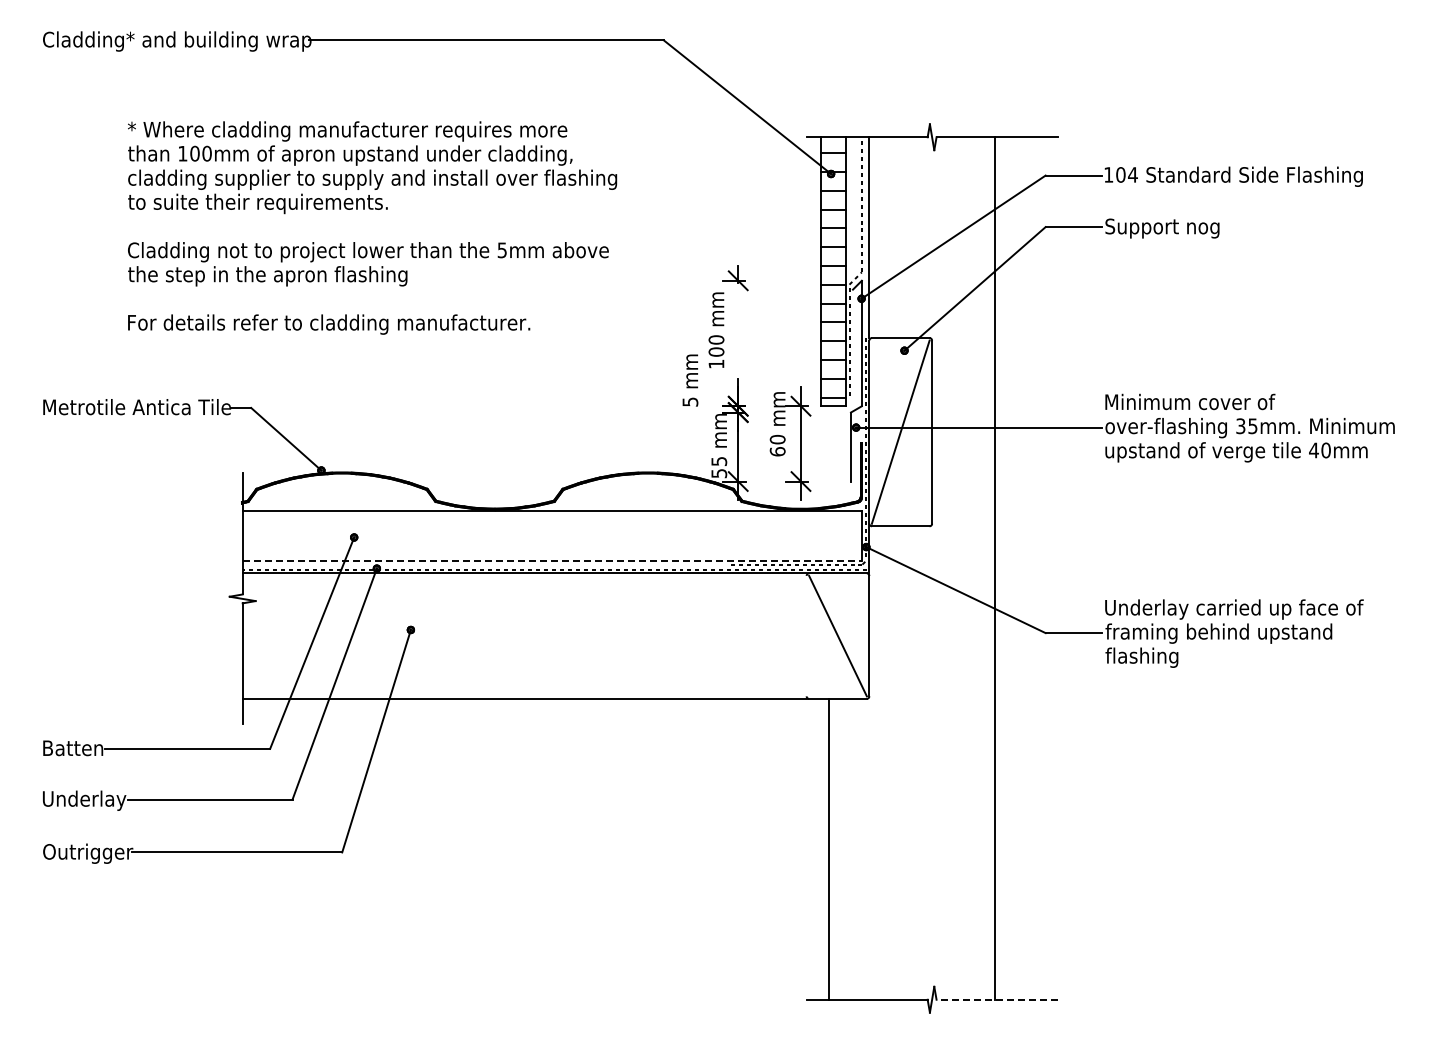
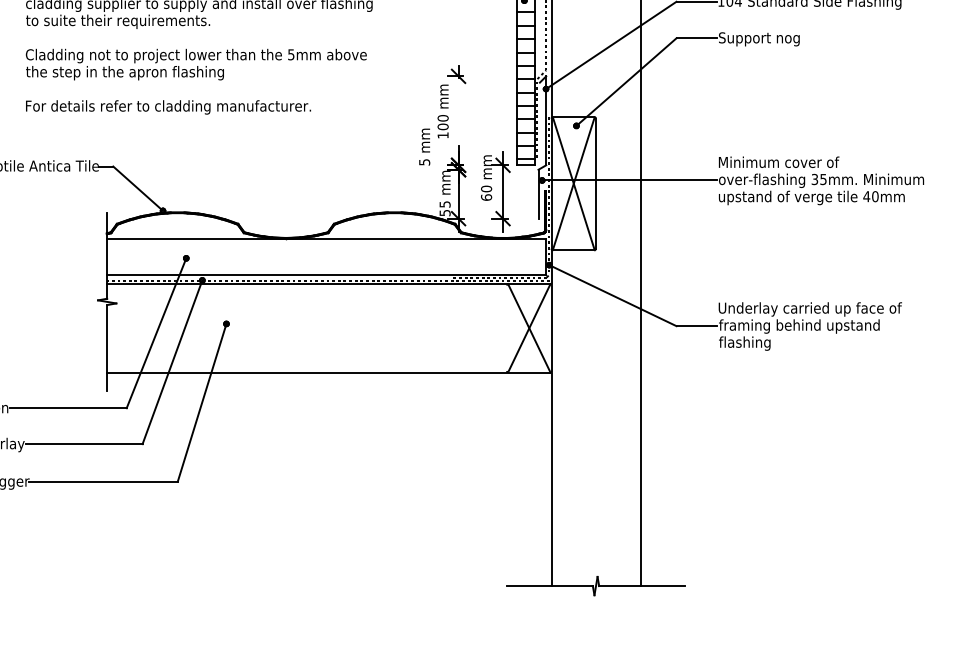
line: (900, 431) -> (573, 183), added
line: (552, 560) -> (326, 274), dashed -> solid
line: (837, 635) -> (528, 327), added
line: (829, 848) -> (551, 478), moved
line: (997, 999) -> (642, 585), dashed -> solid

